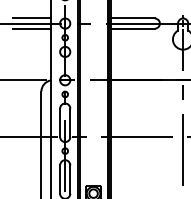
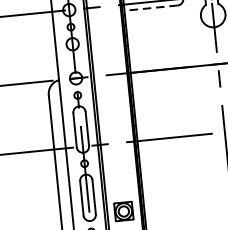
line: (32, 18) -> (29, 7), removed
line: (32, 28) -> (30, 19), removed
line: (132, 28) -> (150, 7), solid -> dashed

